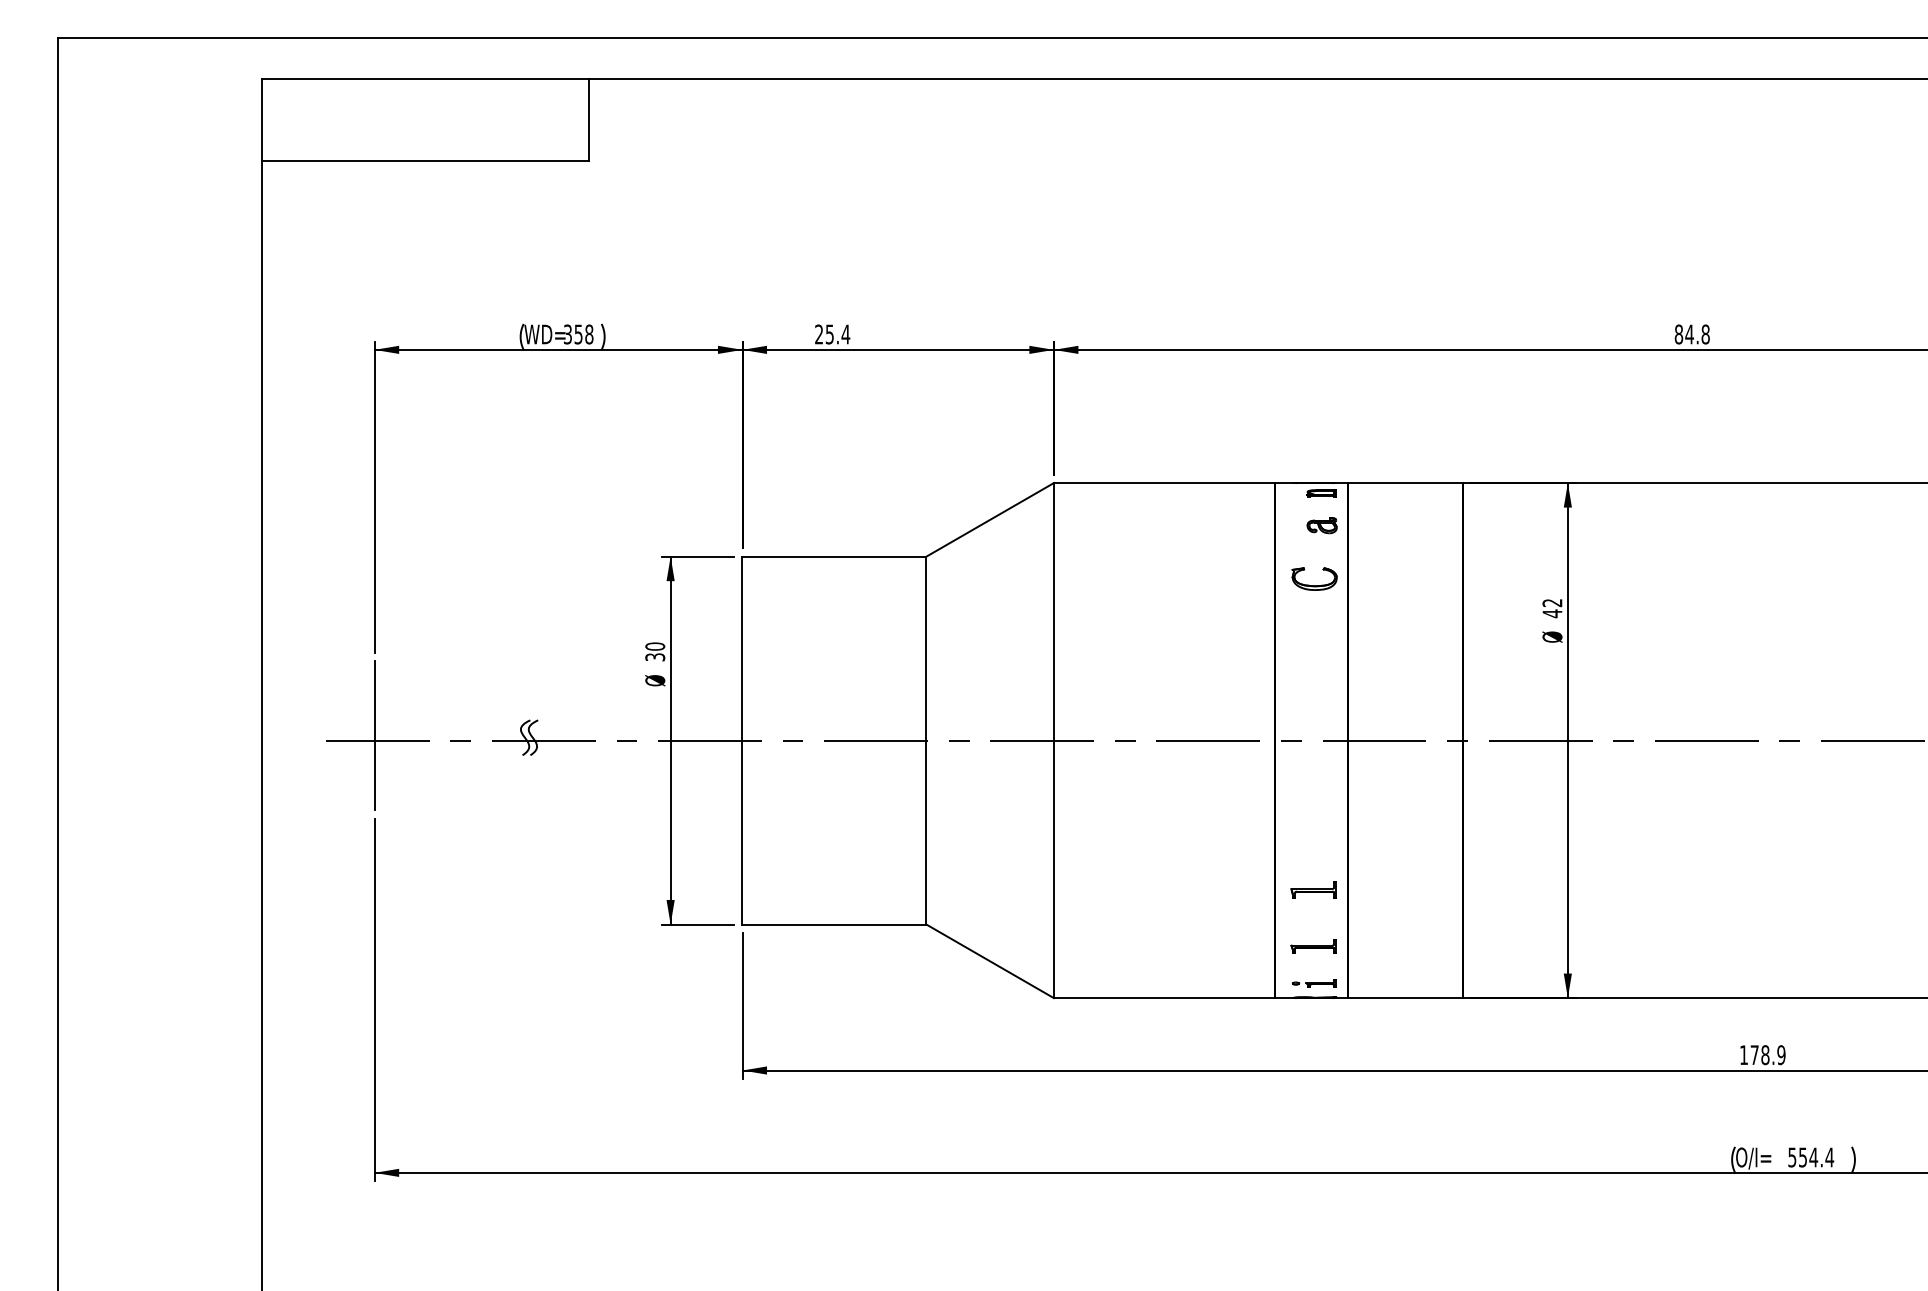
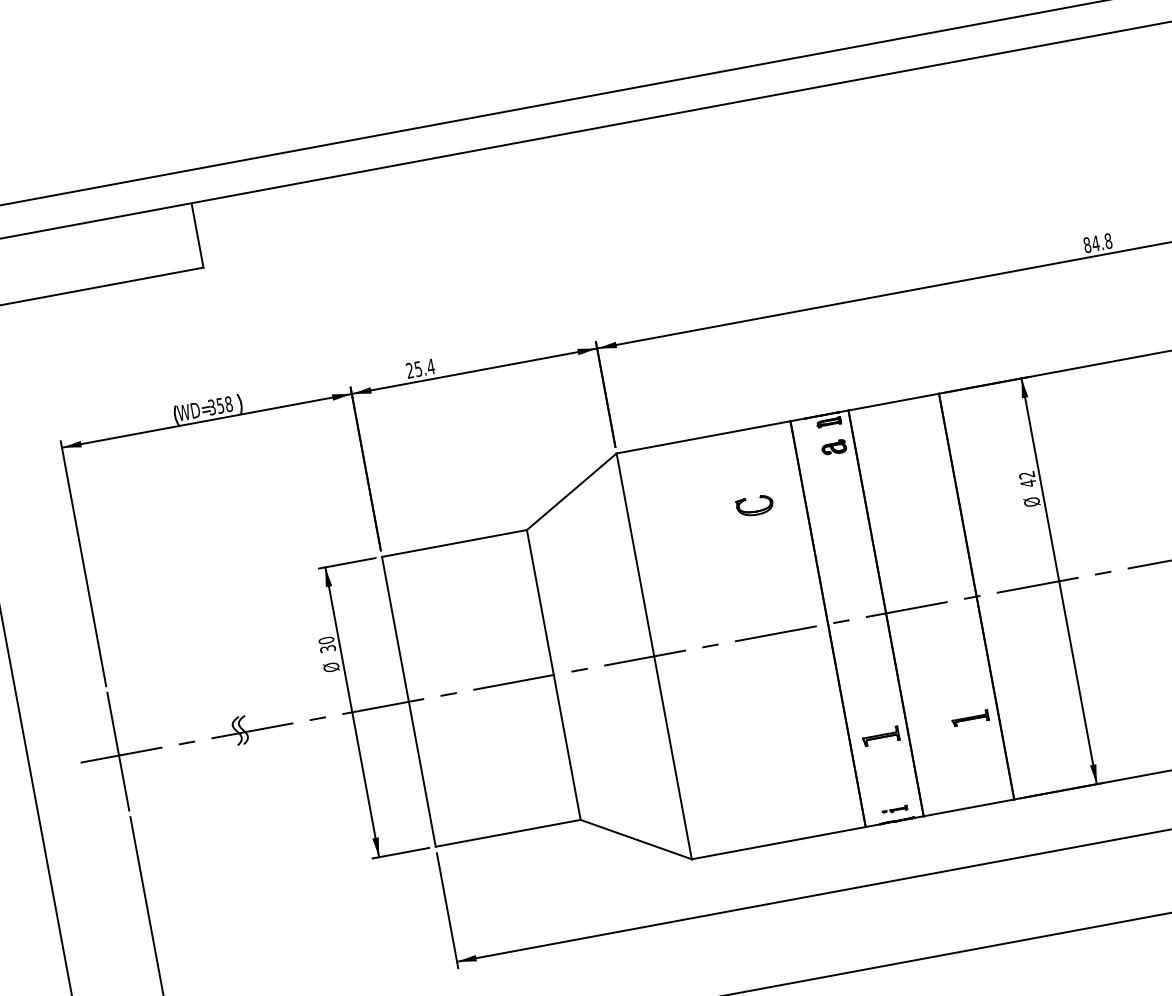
part: (1314, 585) -> (755, 511), moved
part: (1313, 946) -> (970, 718), moved
part: (1313, 983) -> (894, 809), size x0.7

